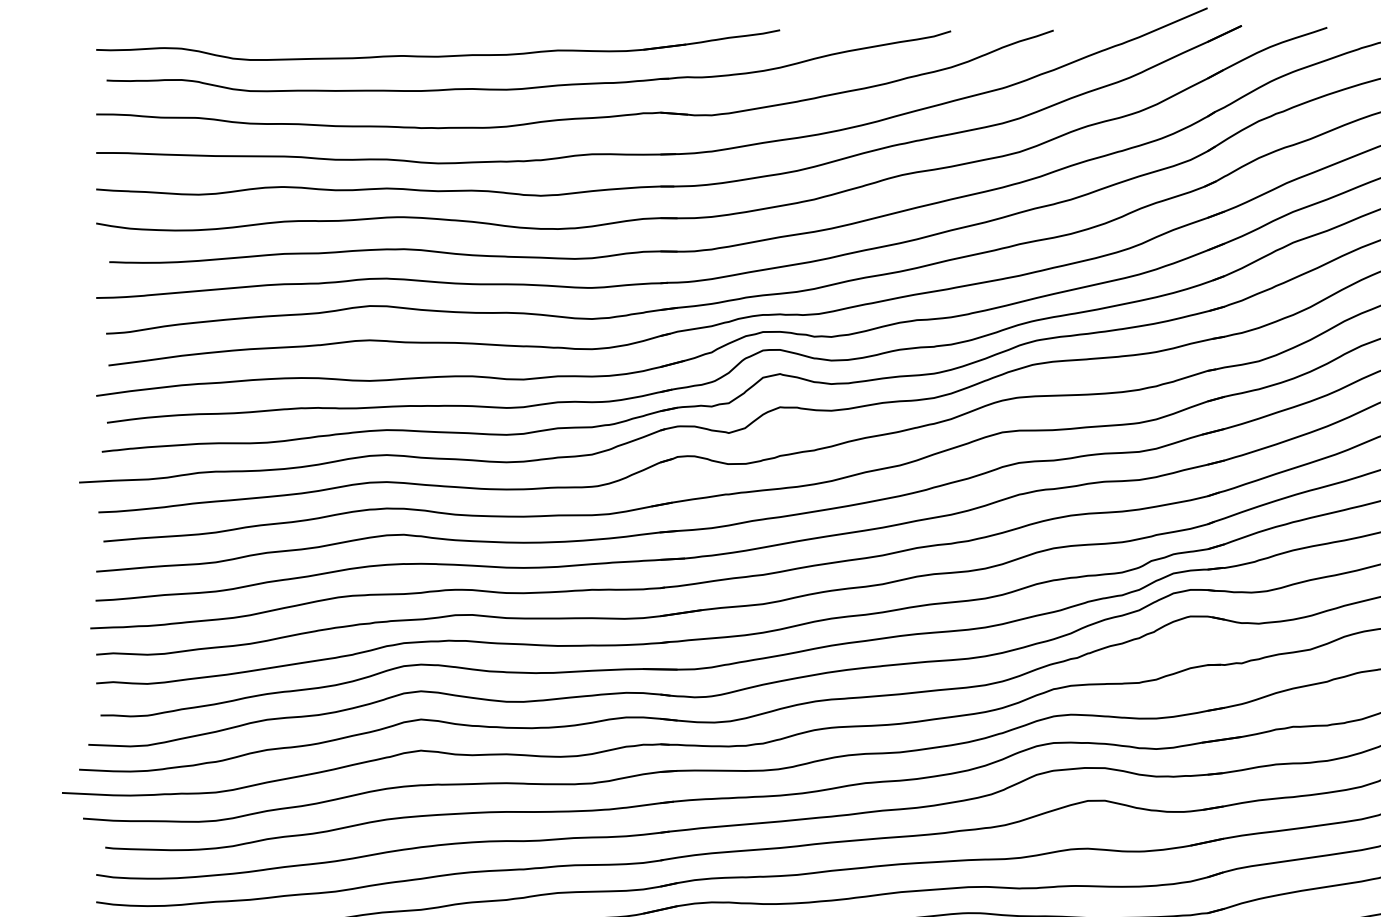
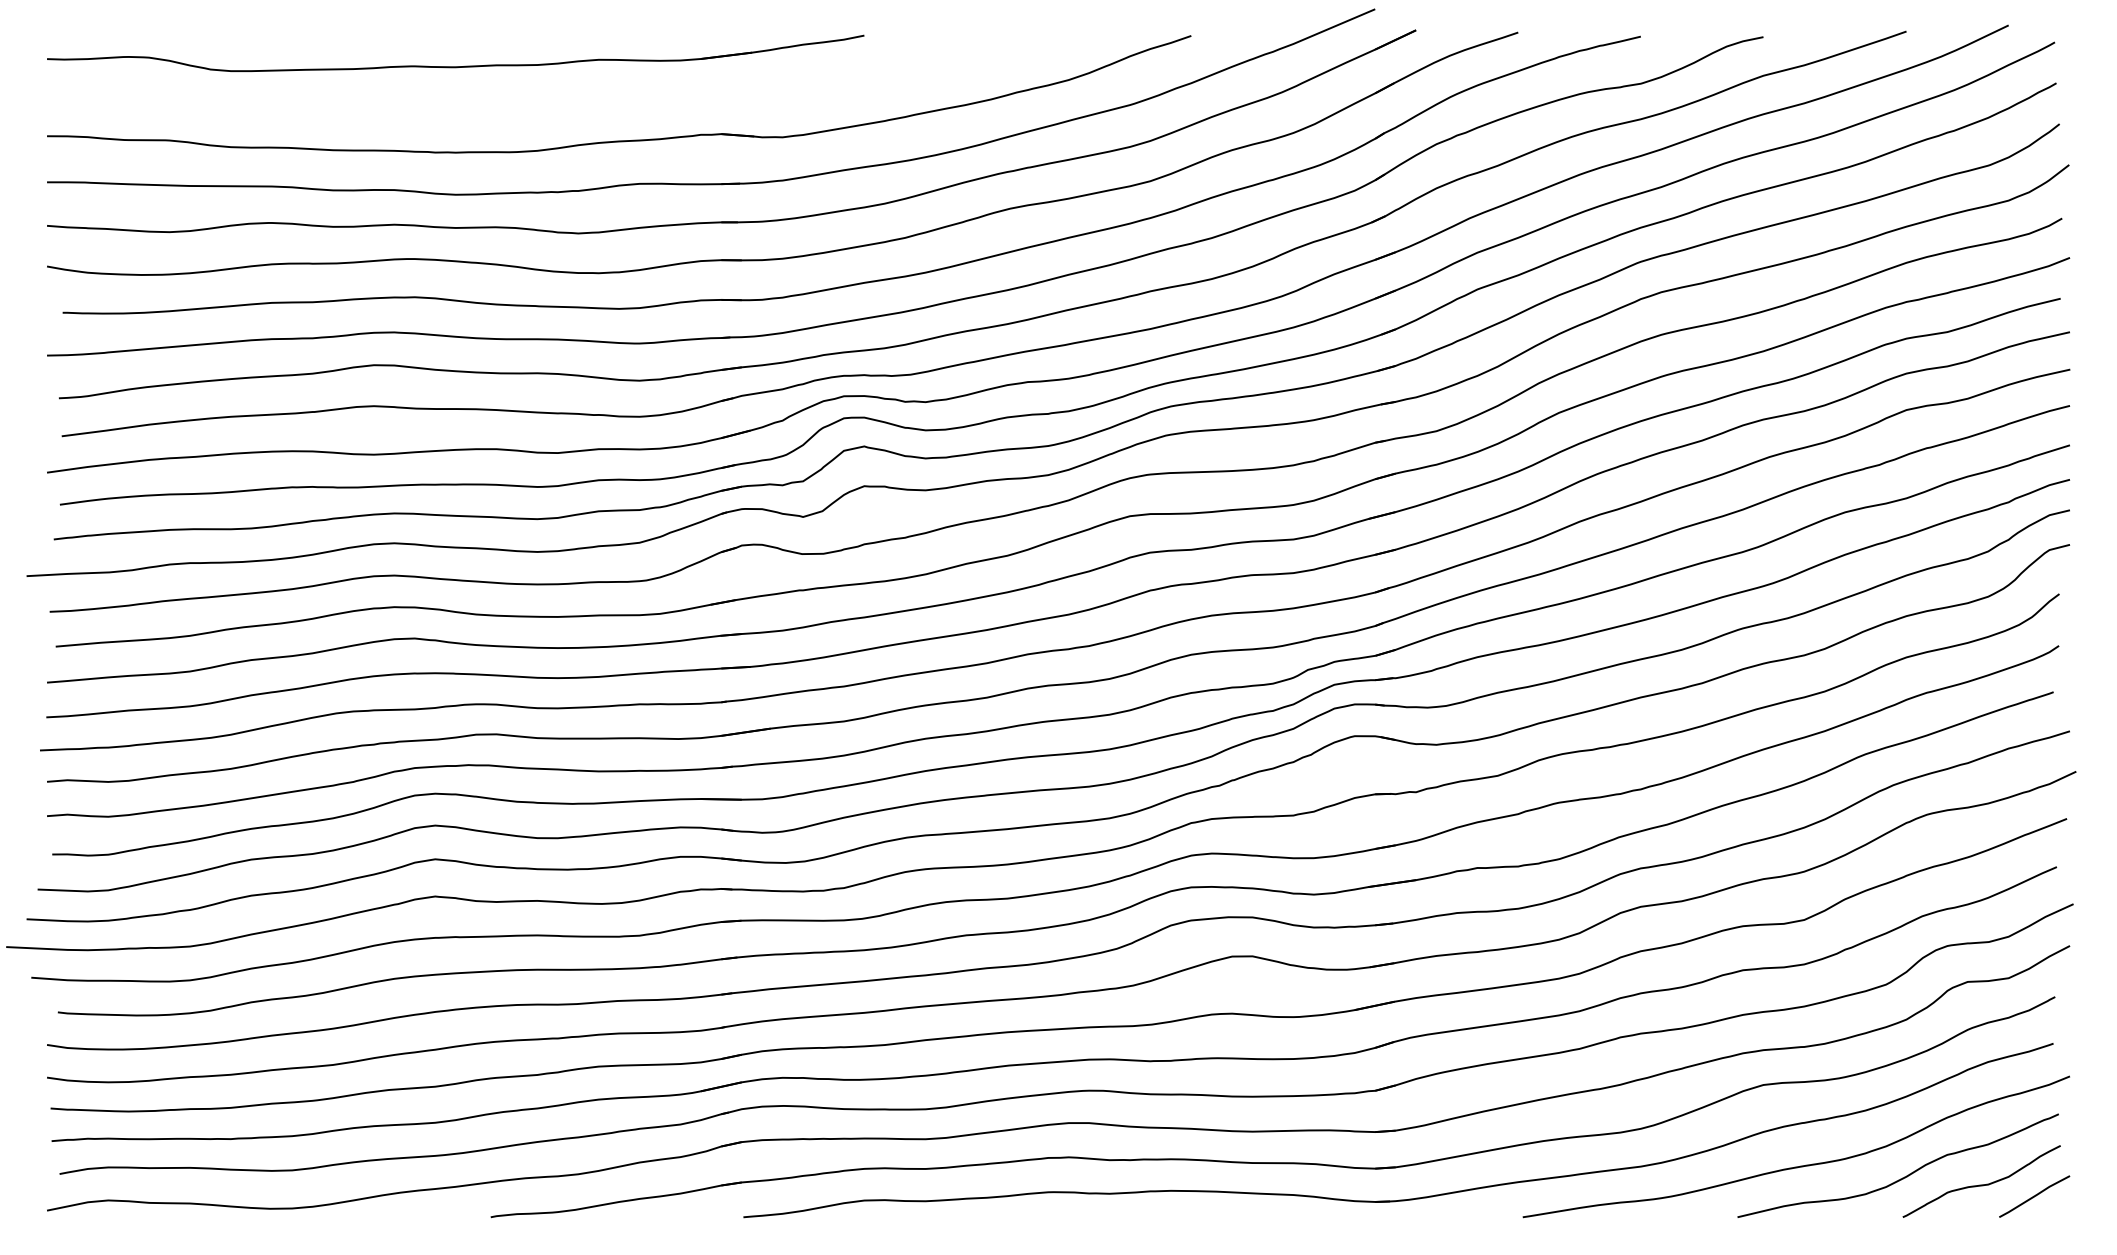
part: (530, 87) -> (565, 103), removed

